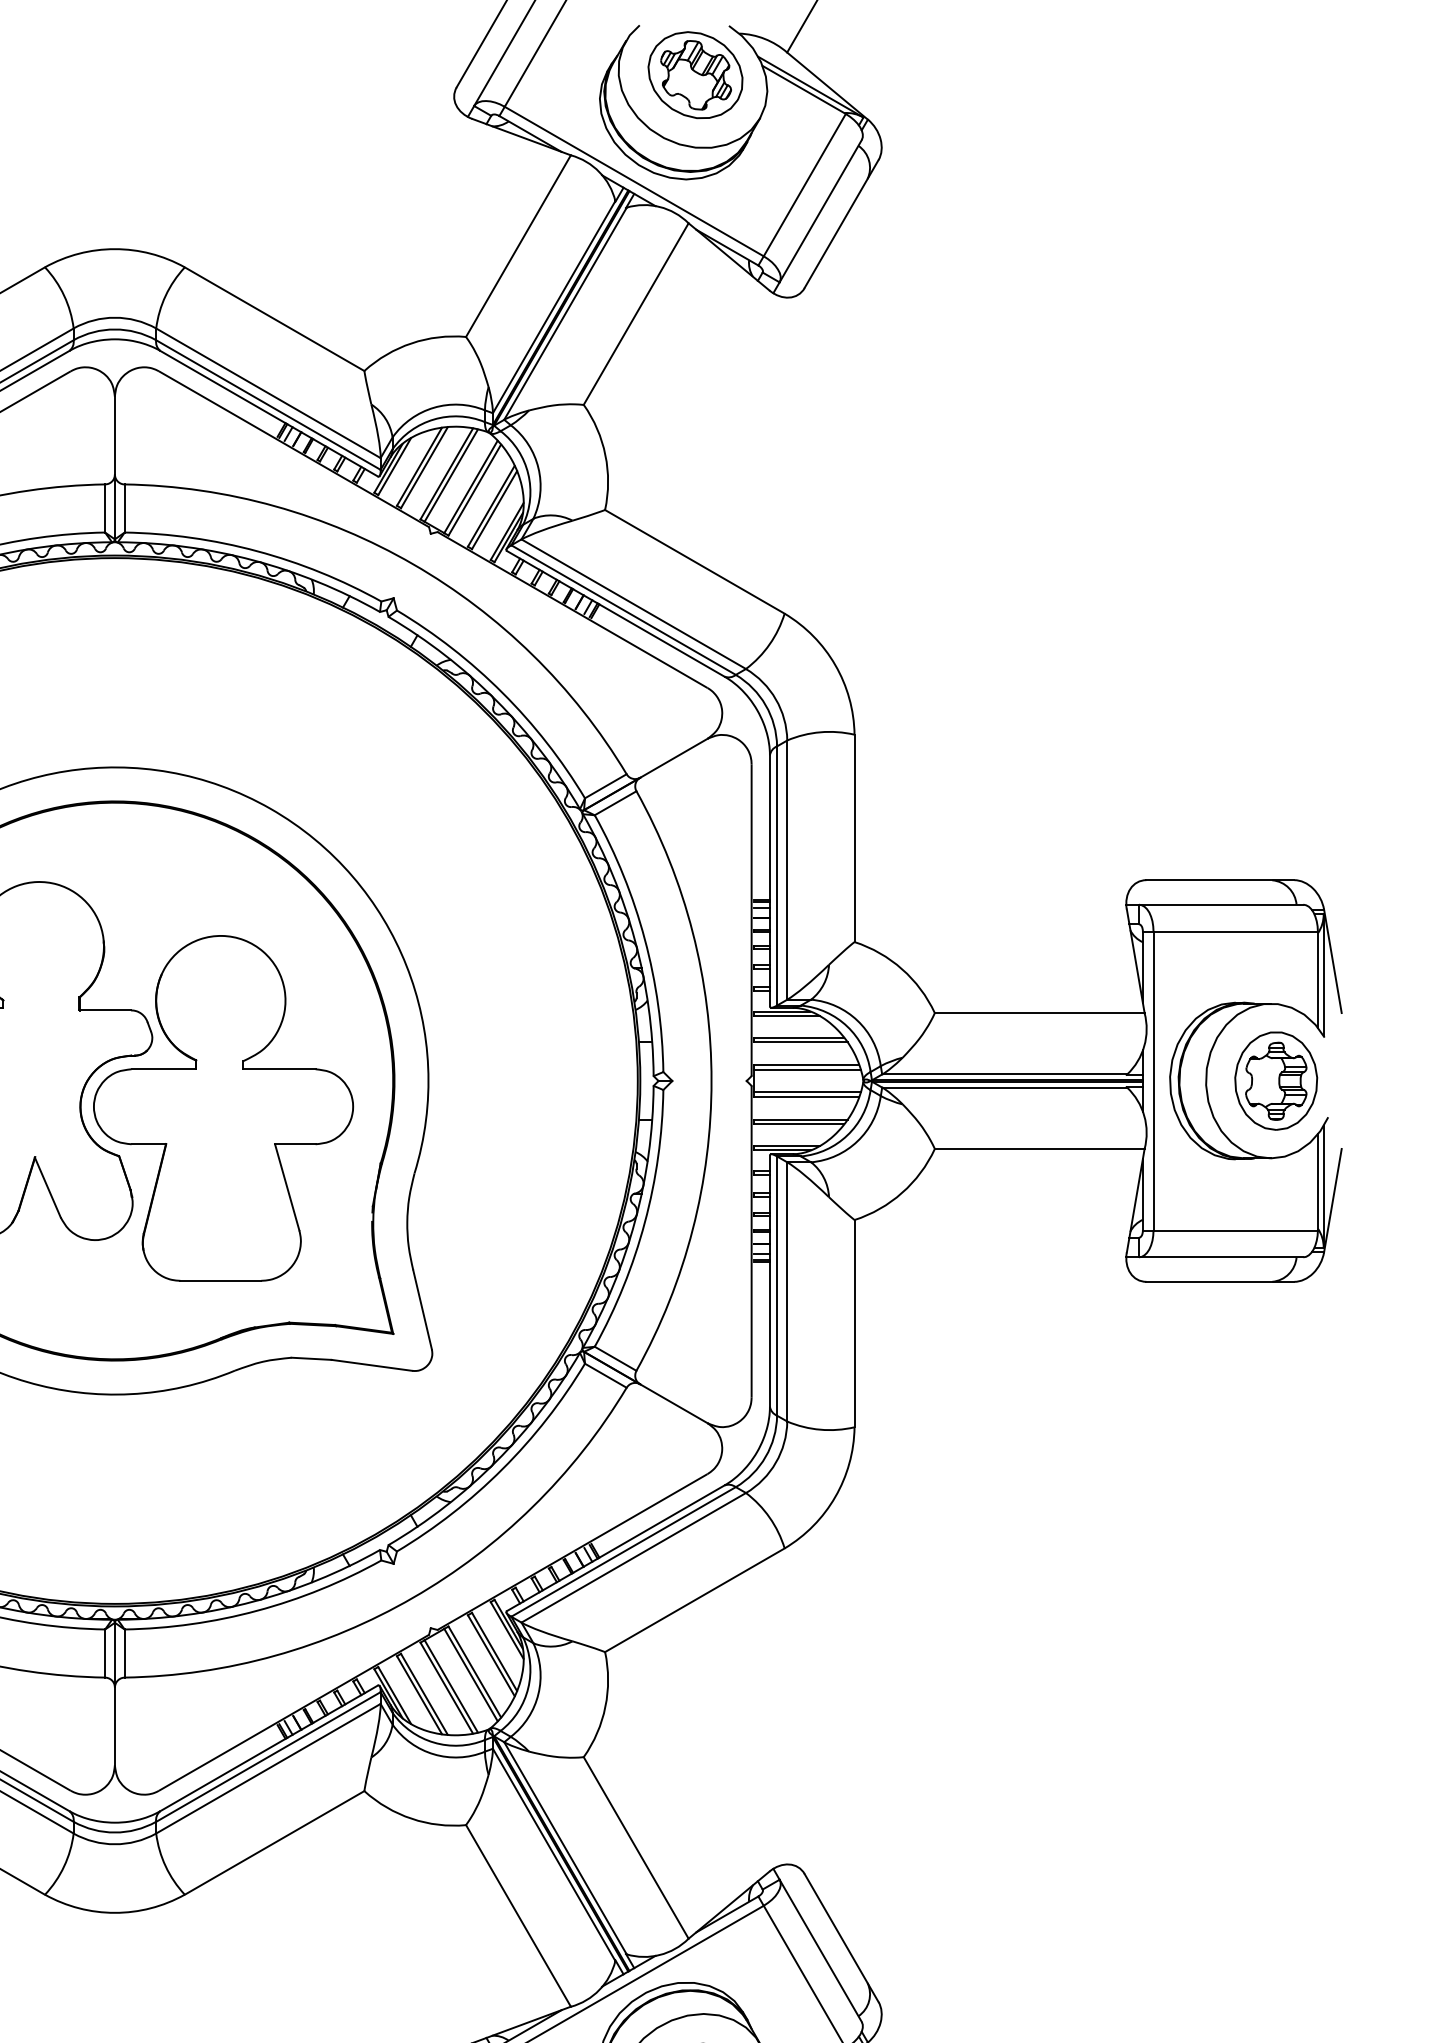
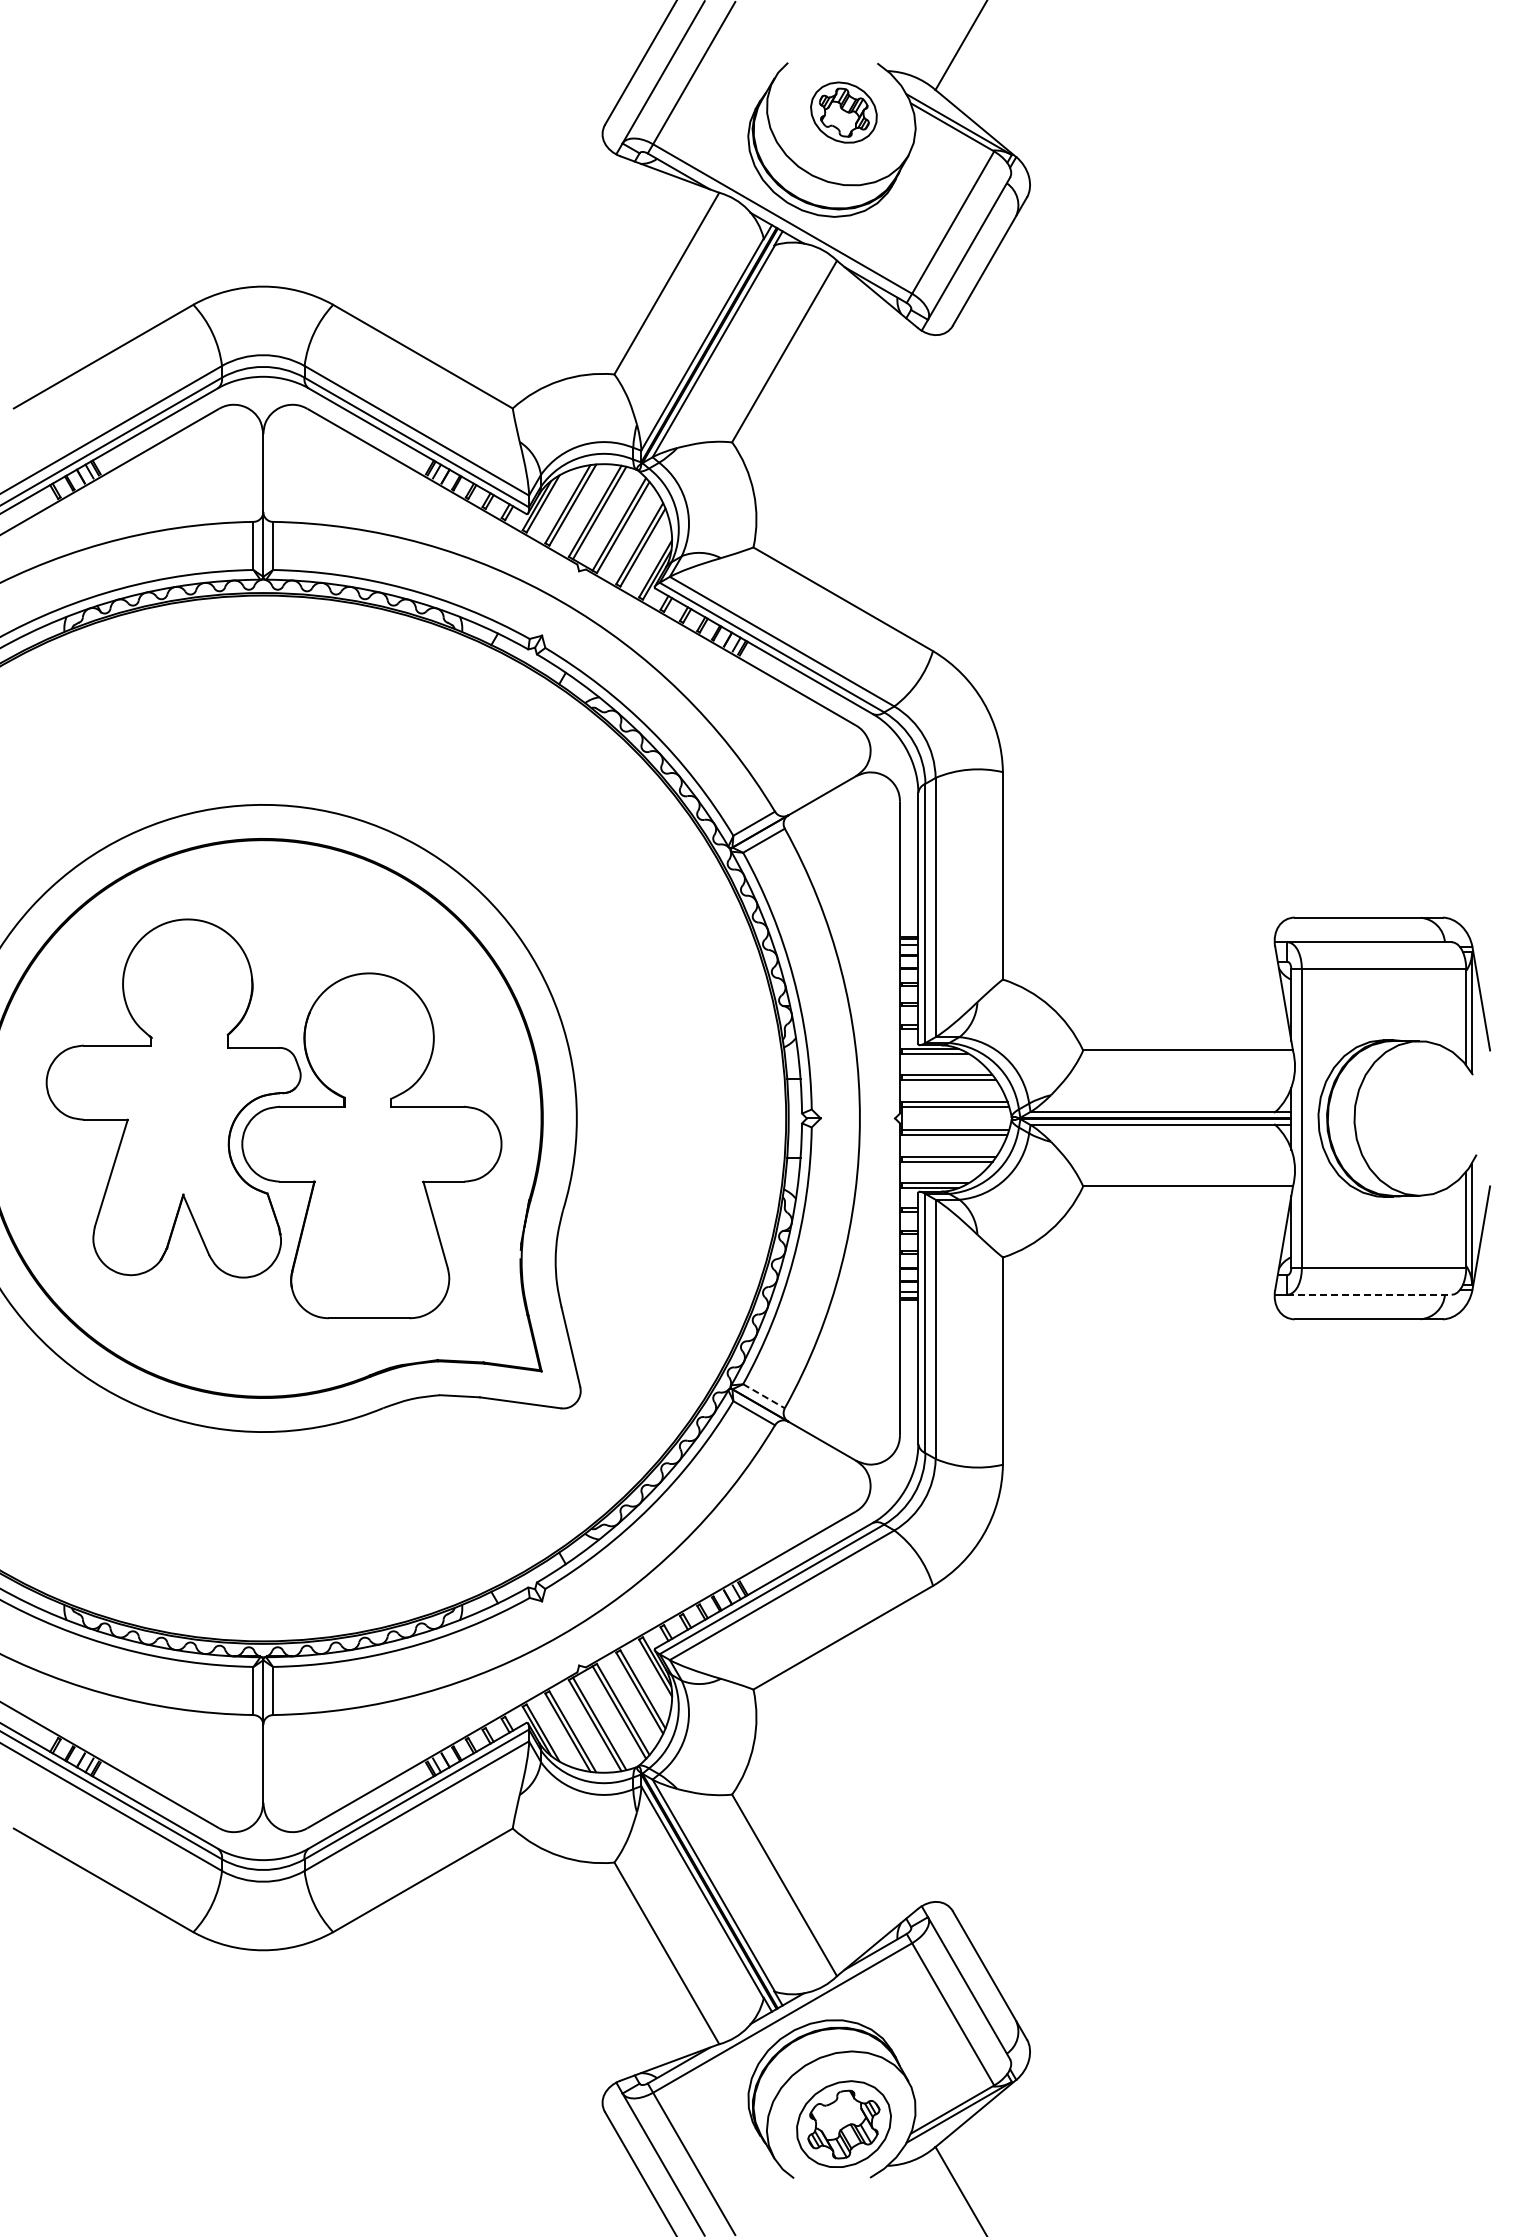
part: (695, 75) -> (843, 112), size x0.7
part: (1276, 1081) -> (1424, 1118), removed
line: (1222, 1257) -> (1370, 1294), solid -> dashed
line: (616, 1359) -> (764, 1396), solid -> dashed

